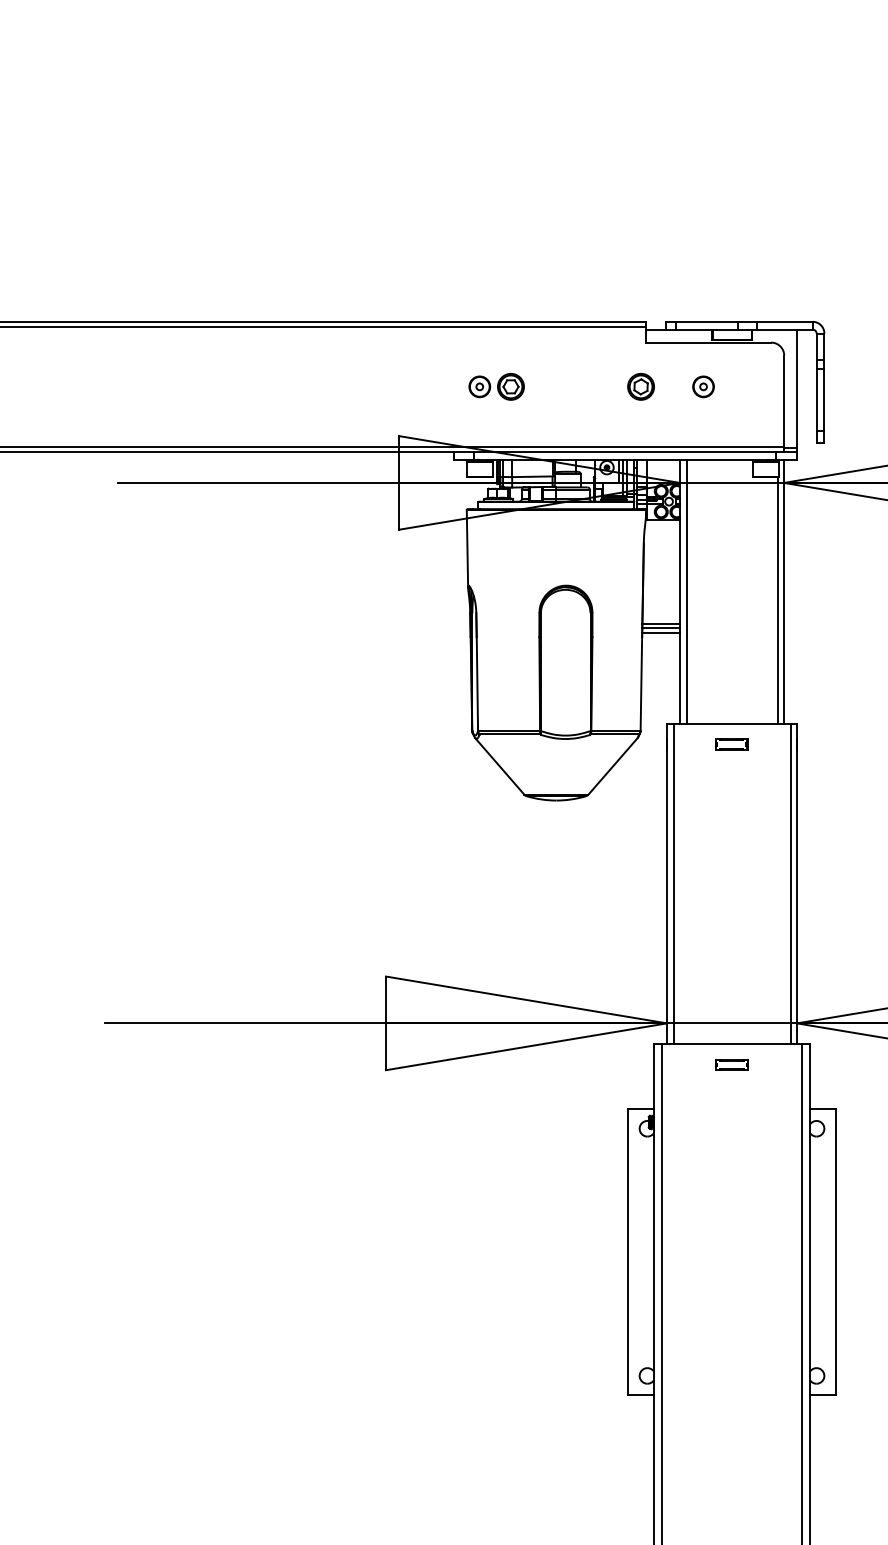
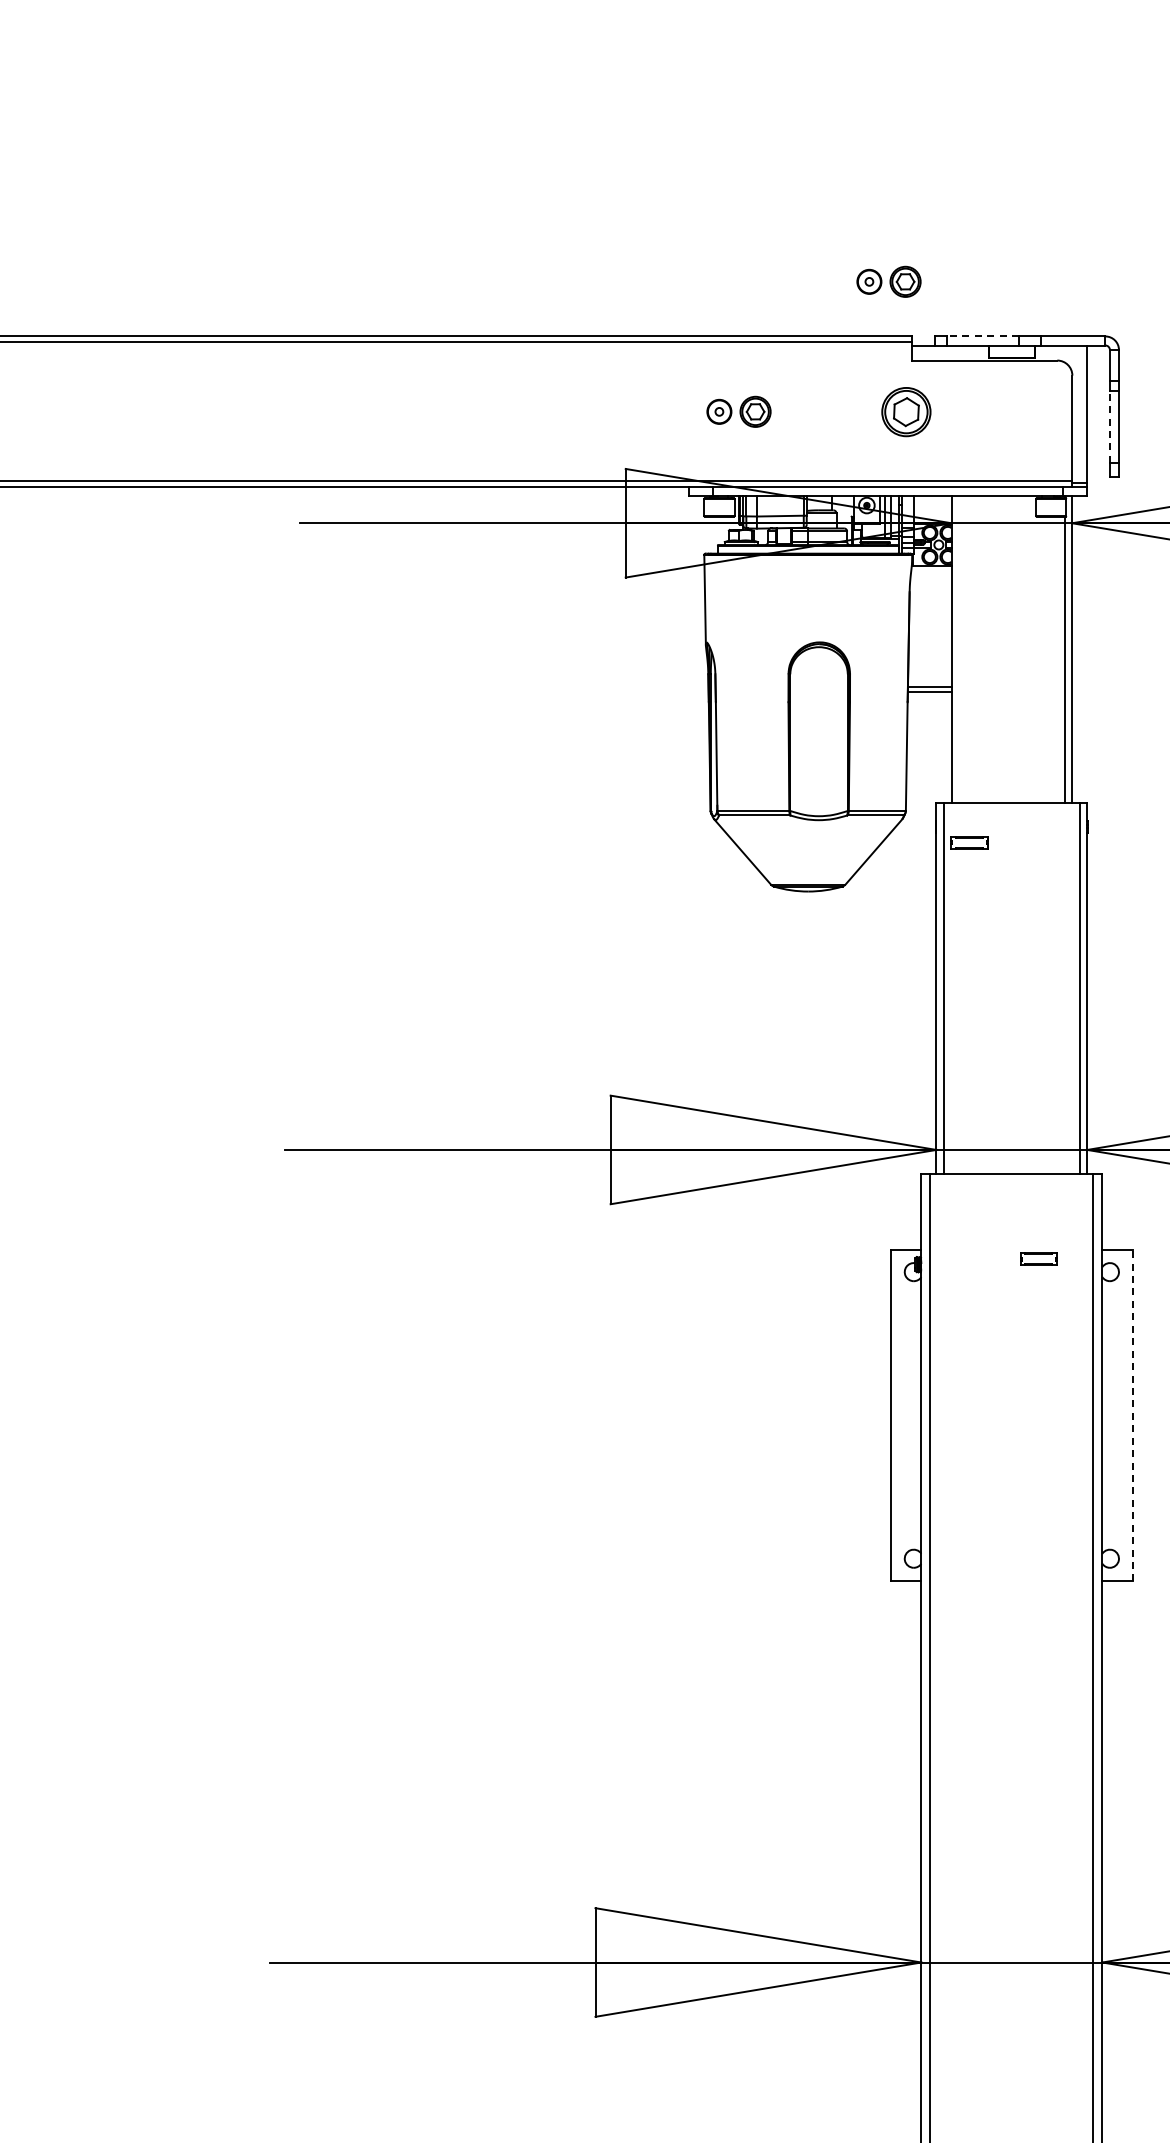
part: (625, 274) -> (888, 281), added
line: (706, 321) -> (982, 336), solid -> dashed
part: (641, 386) -> (906, 411), size x1.6
part: (703, 386) -> (978, 411), removed
line: (816, 399) -> (1109, 426), solid -> dashed
line: (686, 591) -> (959, 649), removed
line: (660, 633) -> (929, 697), removed
part: (731, 744) -> (969, 842), moved
part: (731, 1064) -> (1038, 1258), moved
line: (836, 1252) -> (1132, 1415), solid -> dashed

